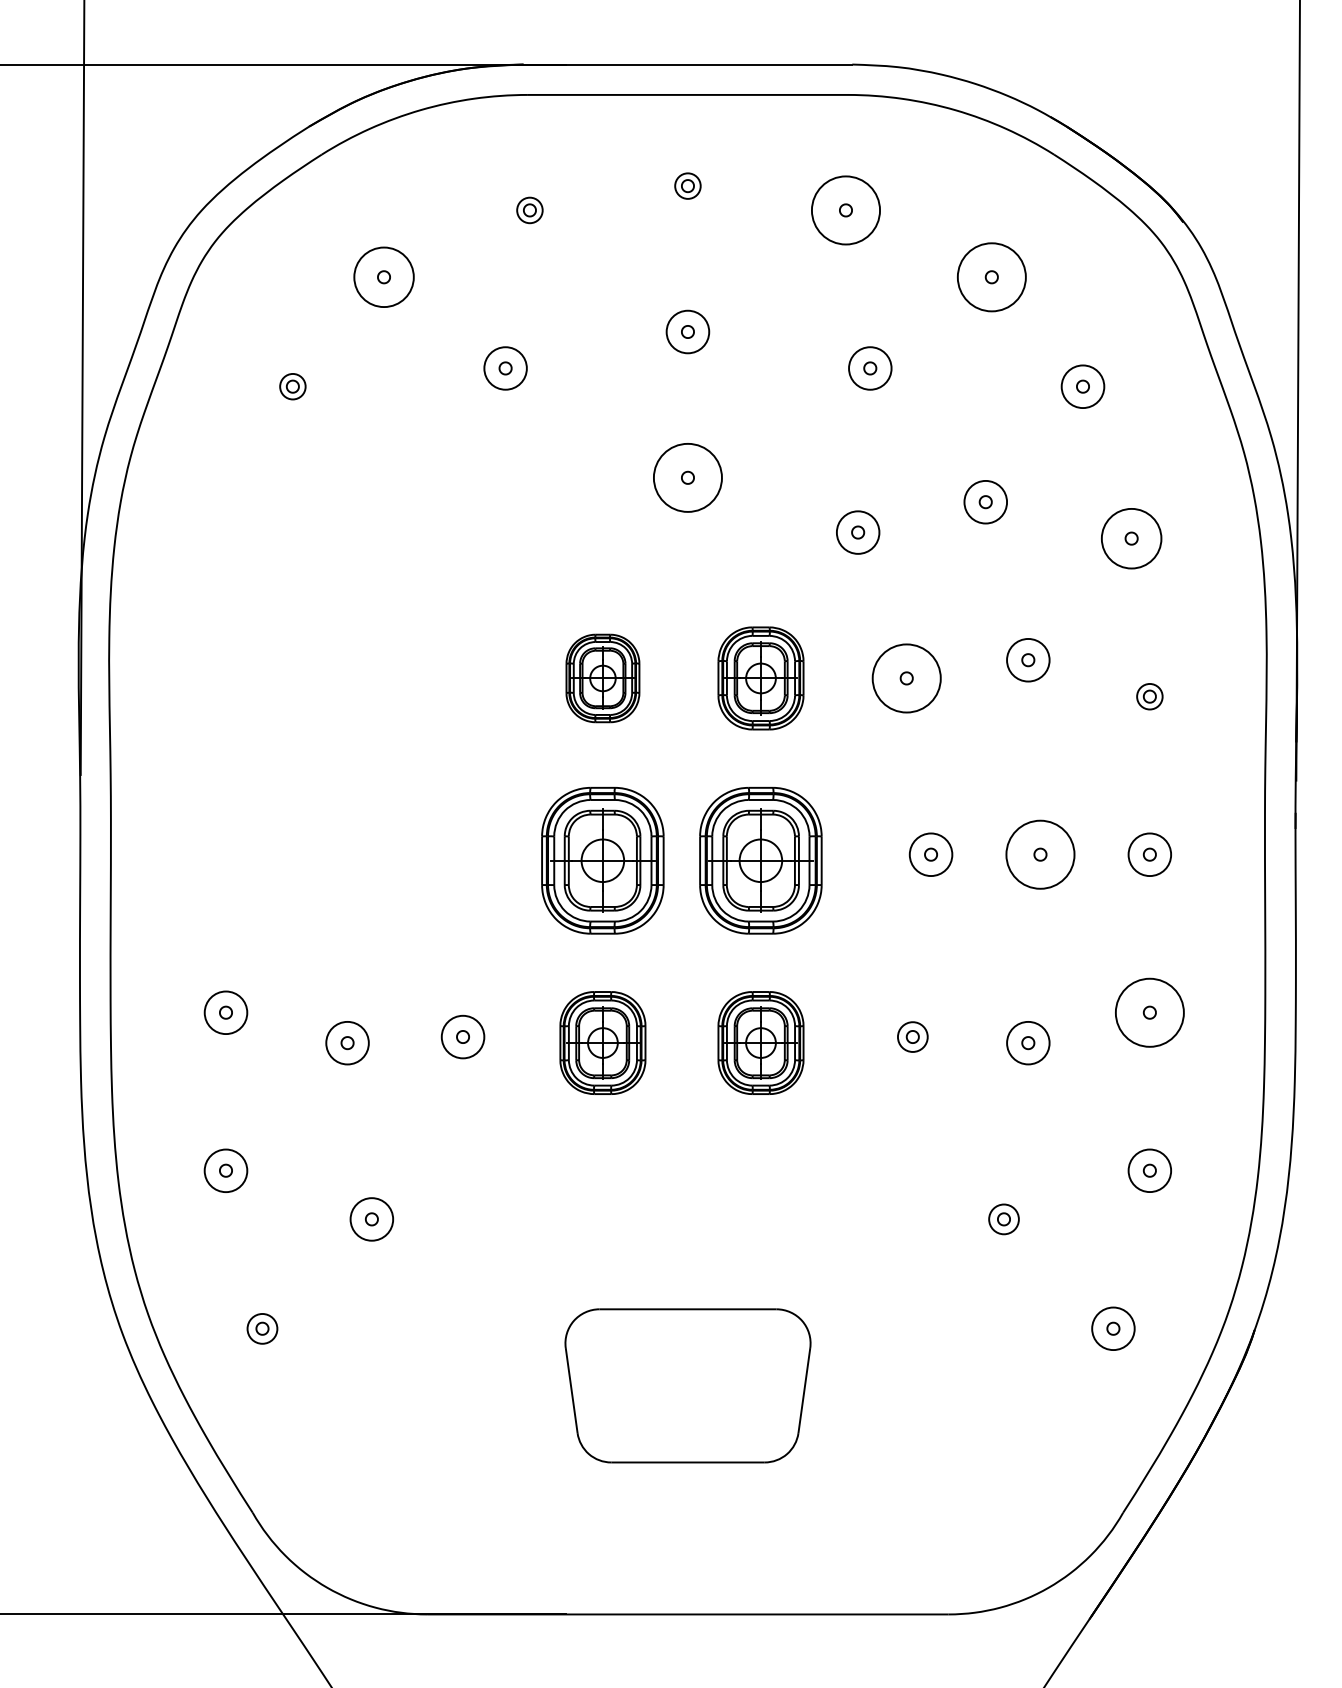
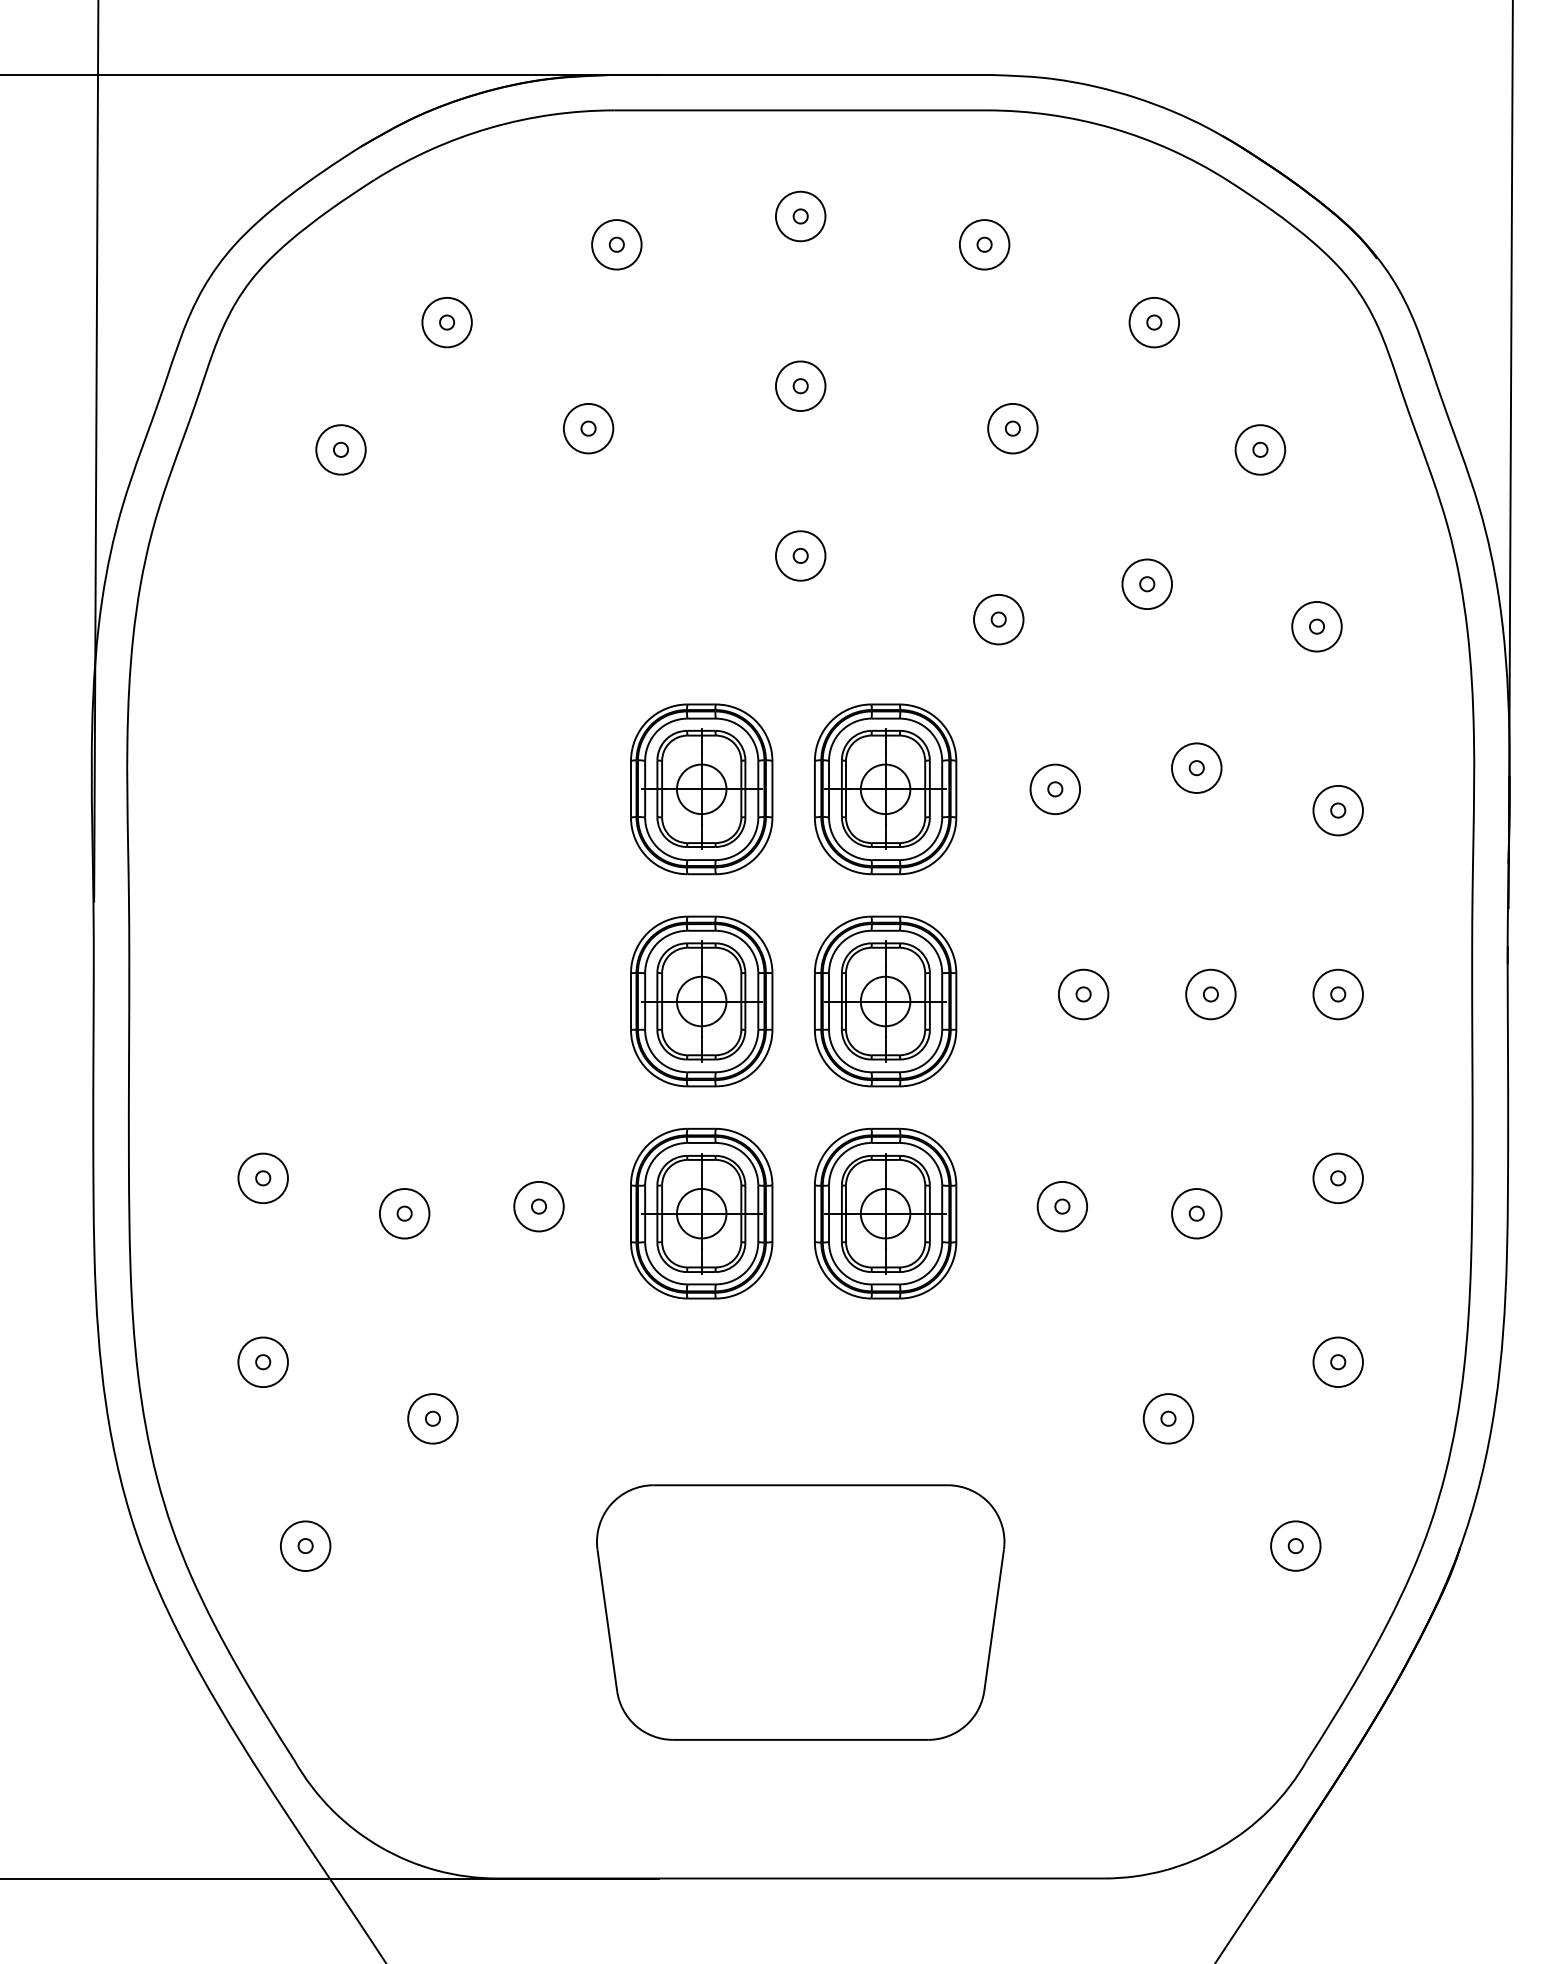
circle: (687, 186) -> (800, 216), size x1.67
circle: (529, 210) -> (616, 244), size x1.67
circle: (845, 210) -> (984, 244), size x0.62
circle: (383, 277) -> (446, 322), size x0.71
circle: (991, 277) -> (1154, 322), size x0.62
circle: (292, 386) -> (340, 449), size x1.67
circle: (687, 477) -> (800, 555), size x0.62
circle: (1131, 538) -> (1316, 626), size x0.71
part: (602, 678) -> (701, 789), size x1.67
part: (760, 678) -> (885, 789), size x1.43
circle: (906, 678) -> (1055, 789), size x0.62
circle: (1149, 696) -> (1337, 810), size x1.67
circle: (1040, 854) -> (1210, 994), size x0.62
circle: (1149, 1012) -> (1337, 1178), size x0.62
circle: (912, 1036) -> (1062, 1206), size x1.43
part: (602, 1042) -> (701, 1213), size x1.43
part: (760, 1042) -> (885, 1213), size x1.43
circle: (1004, 1219) -> (1168, 1418), size x1.43
circle: (262, 1329) -> (305, 1546), size x1.43
part: (687, 1385) -> (800, 1612), size x1.43

